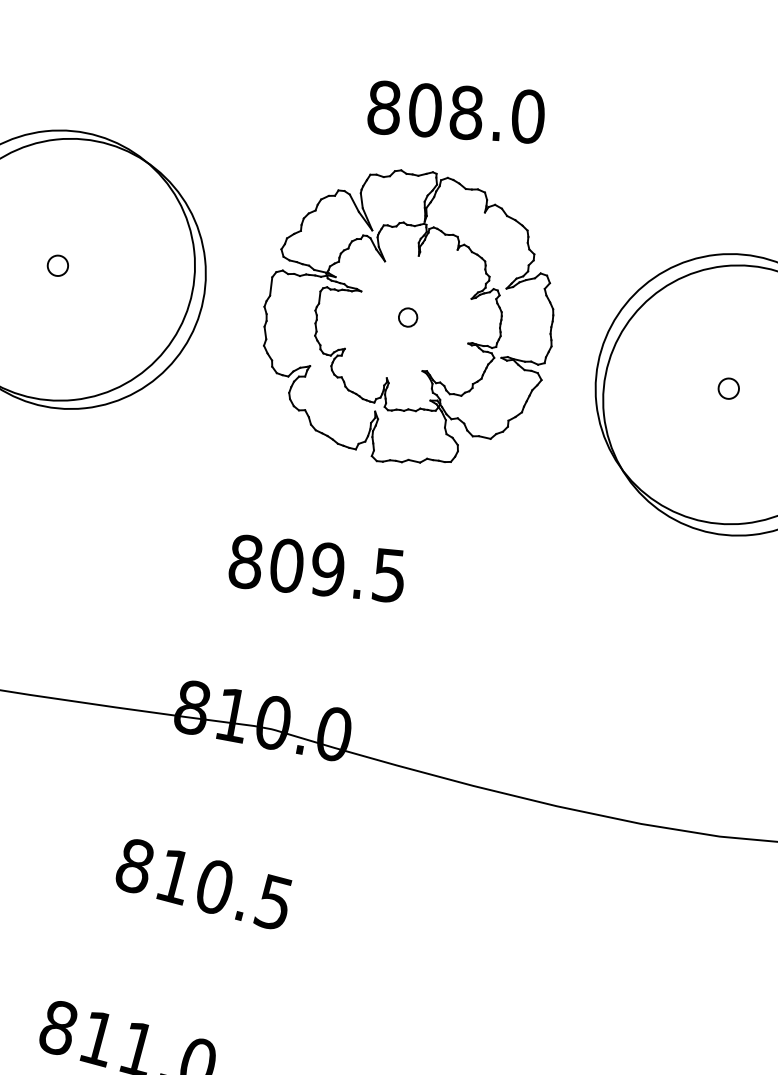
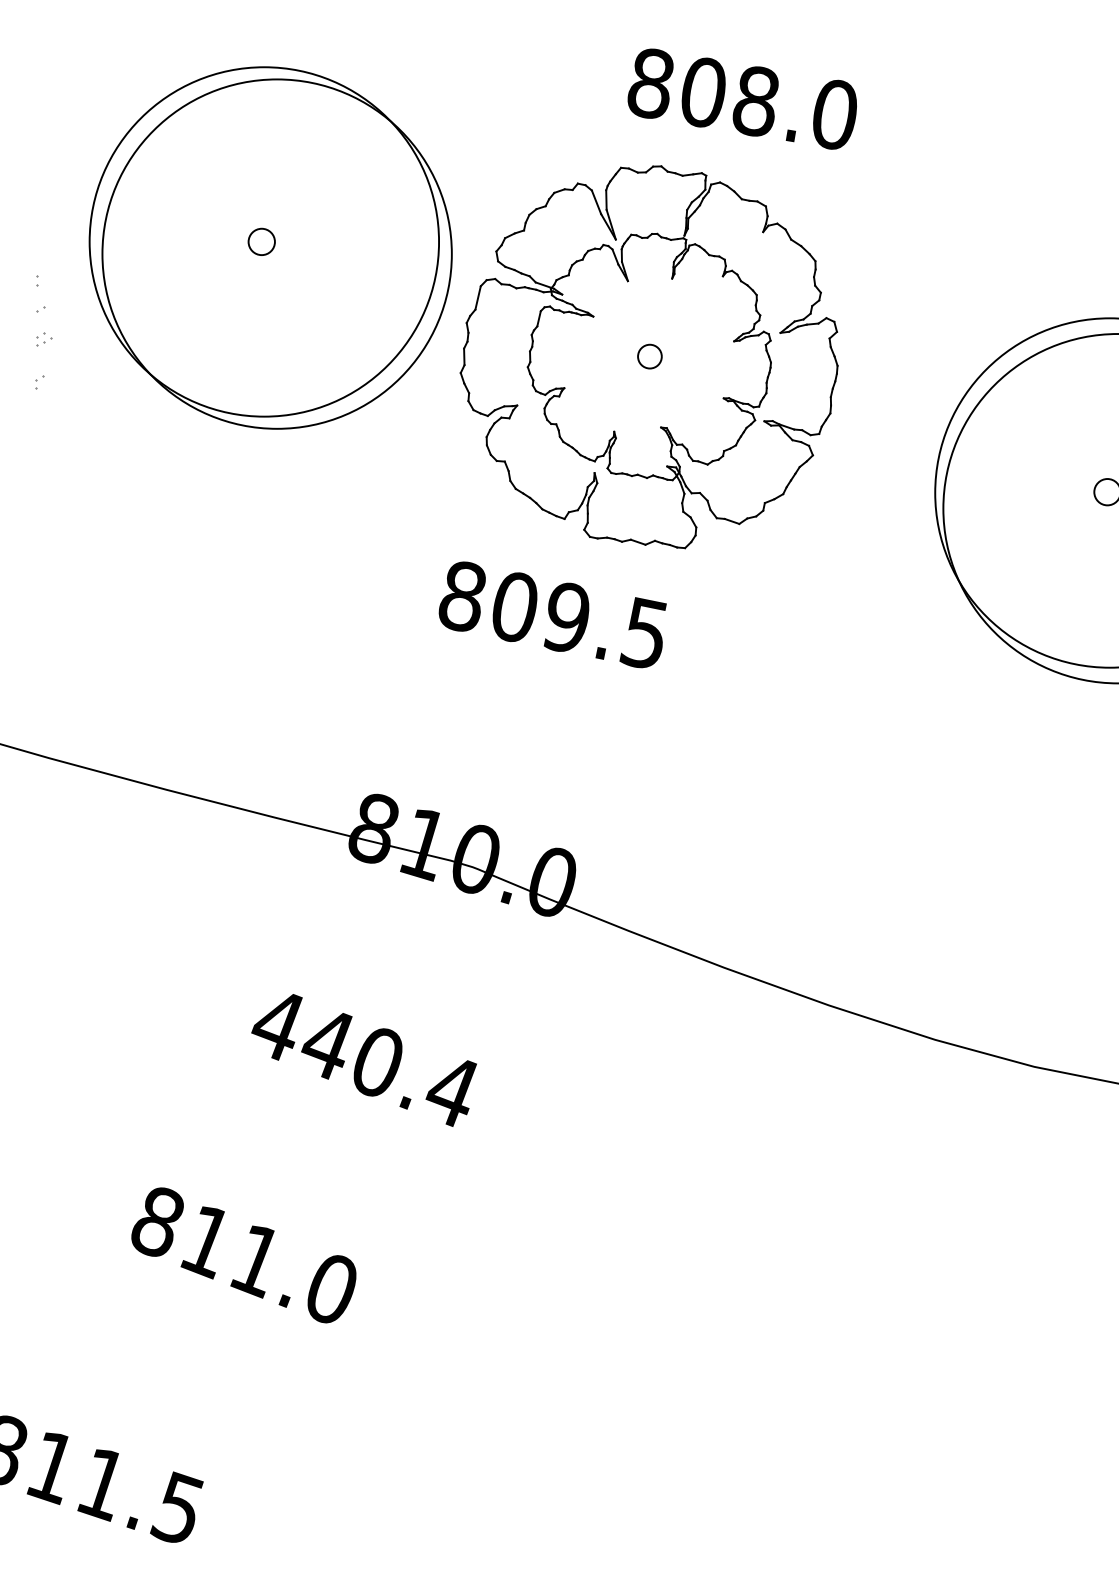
text: (455, 111) -> (741, 98), moved
part: (407, 318) -> (648, 357), moved
text: (316, 568) -> (552, 614), moved
text: (203, 884) -> (364, 1057), 810.5 -> 440.4

